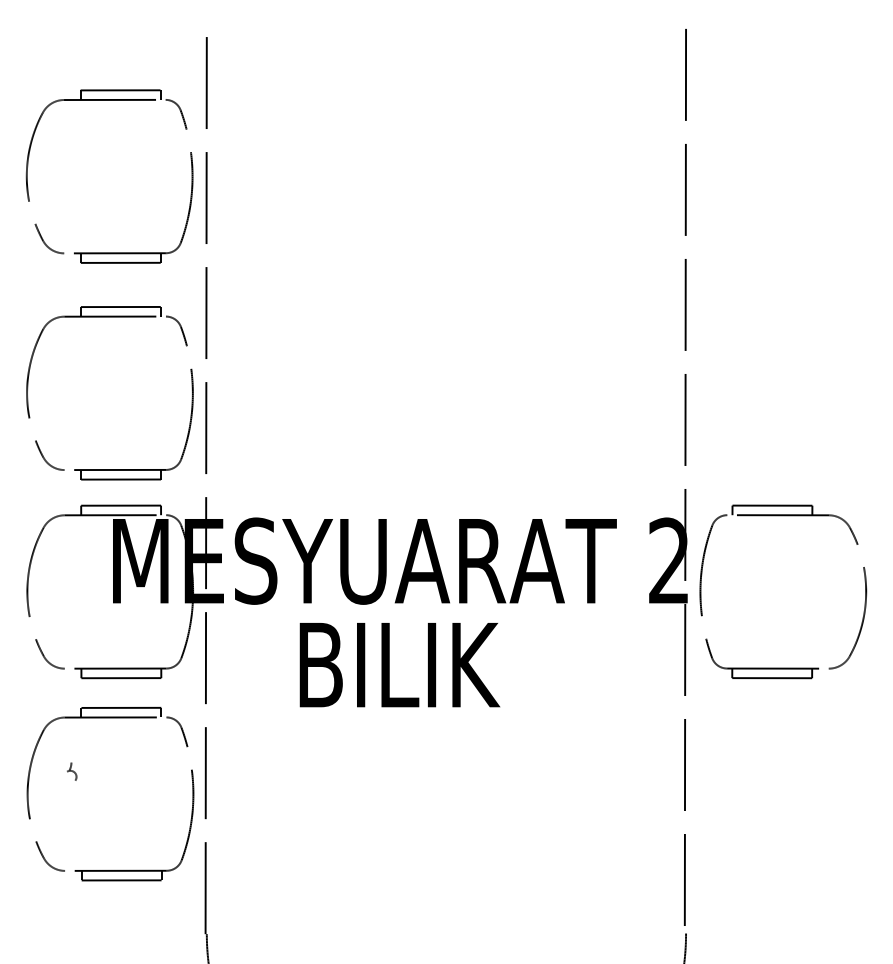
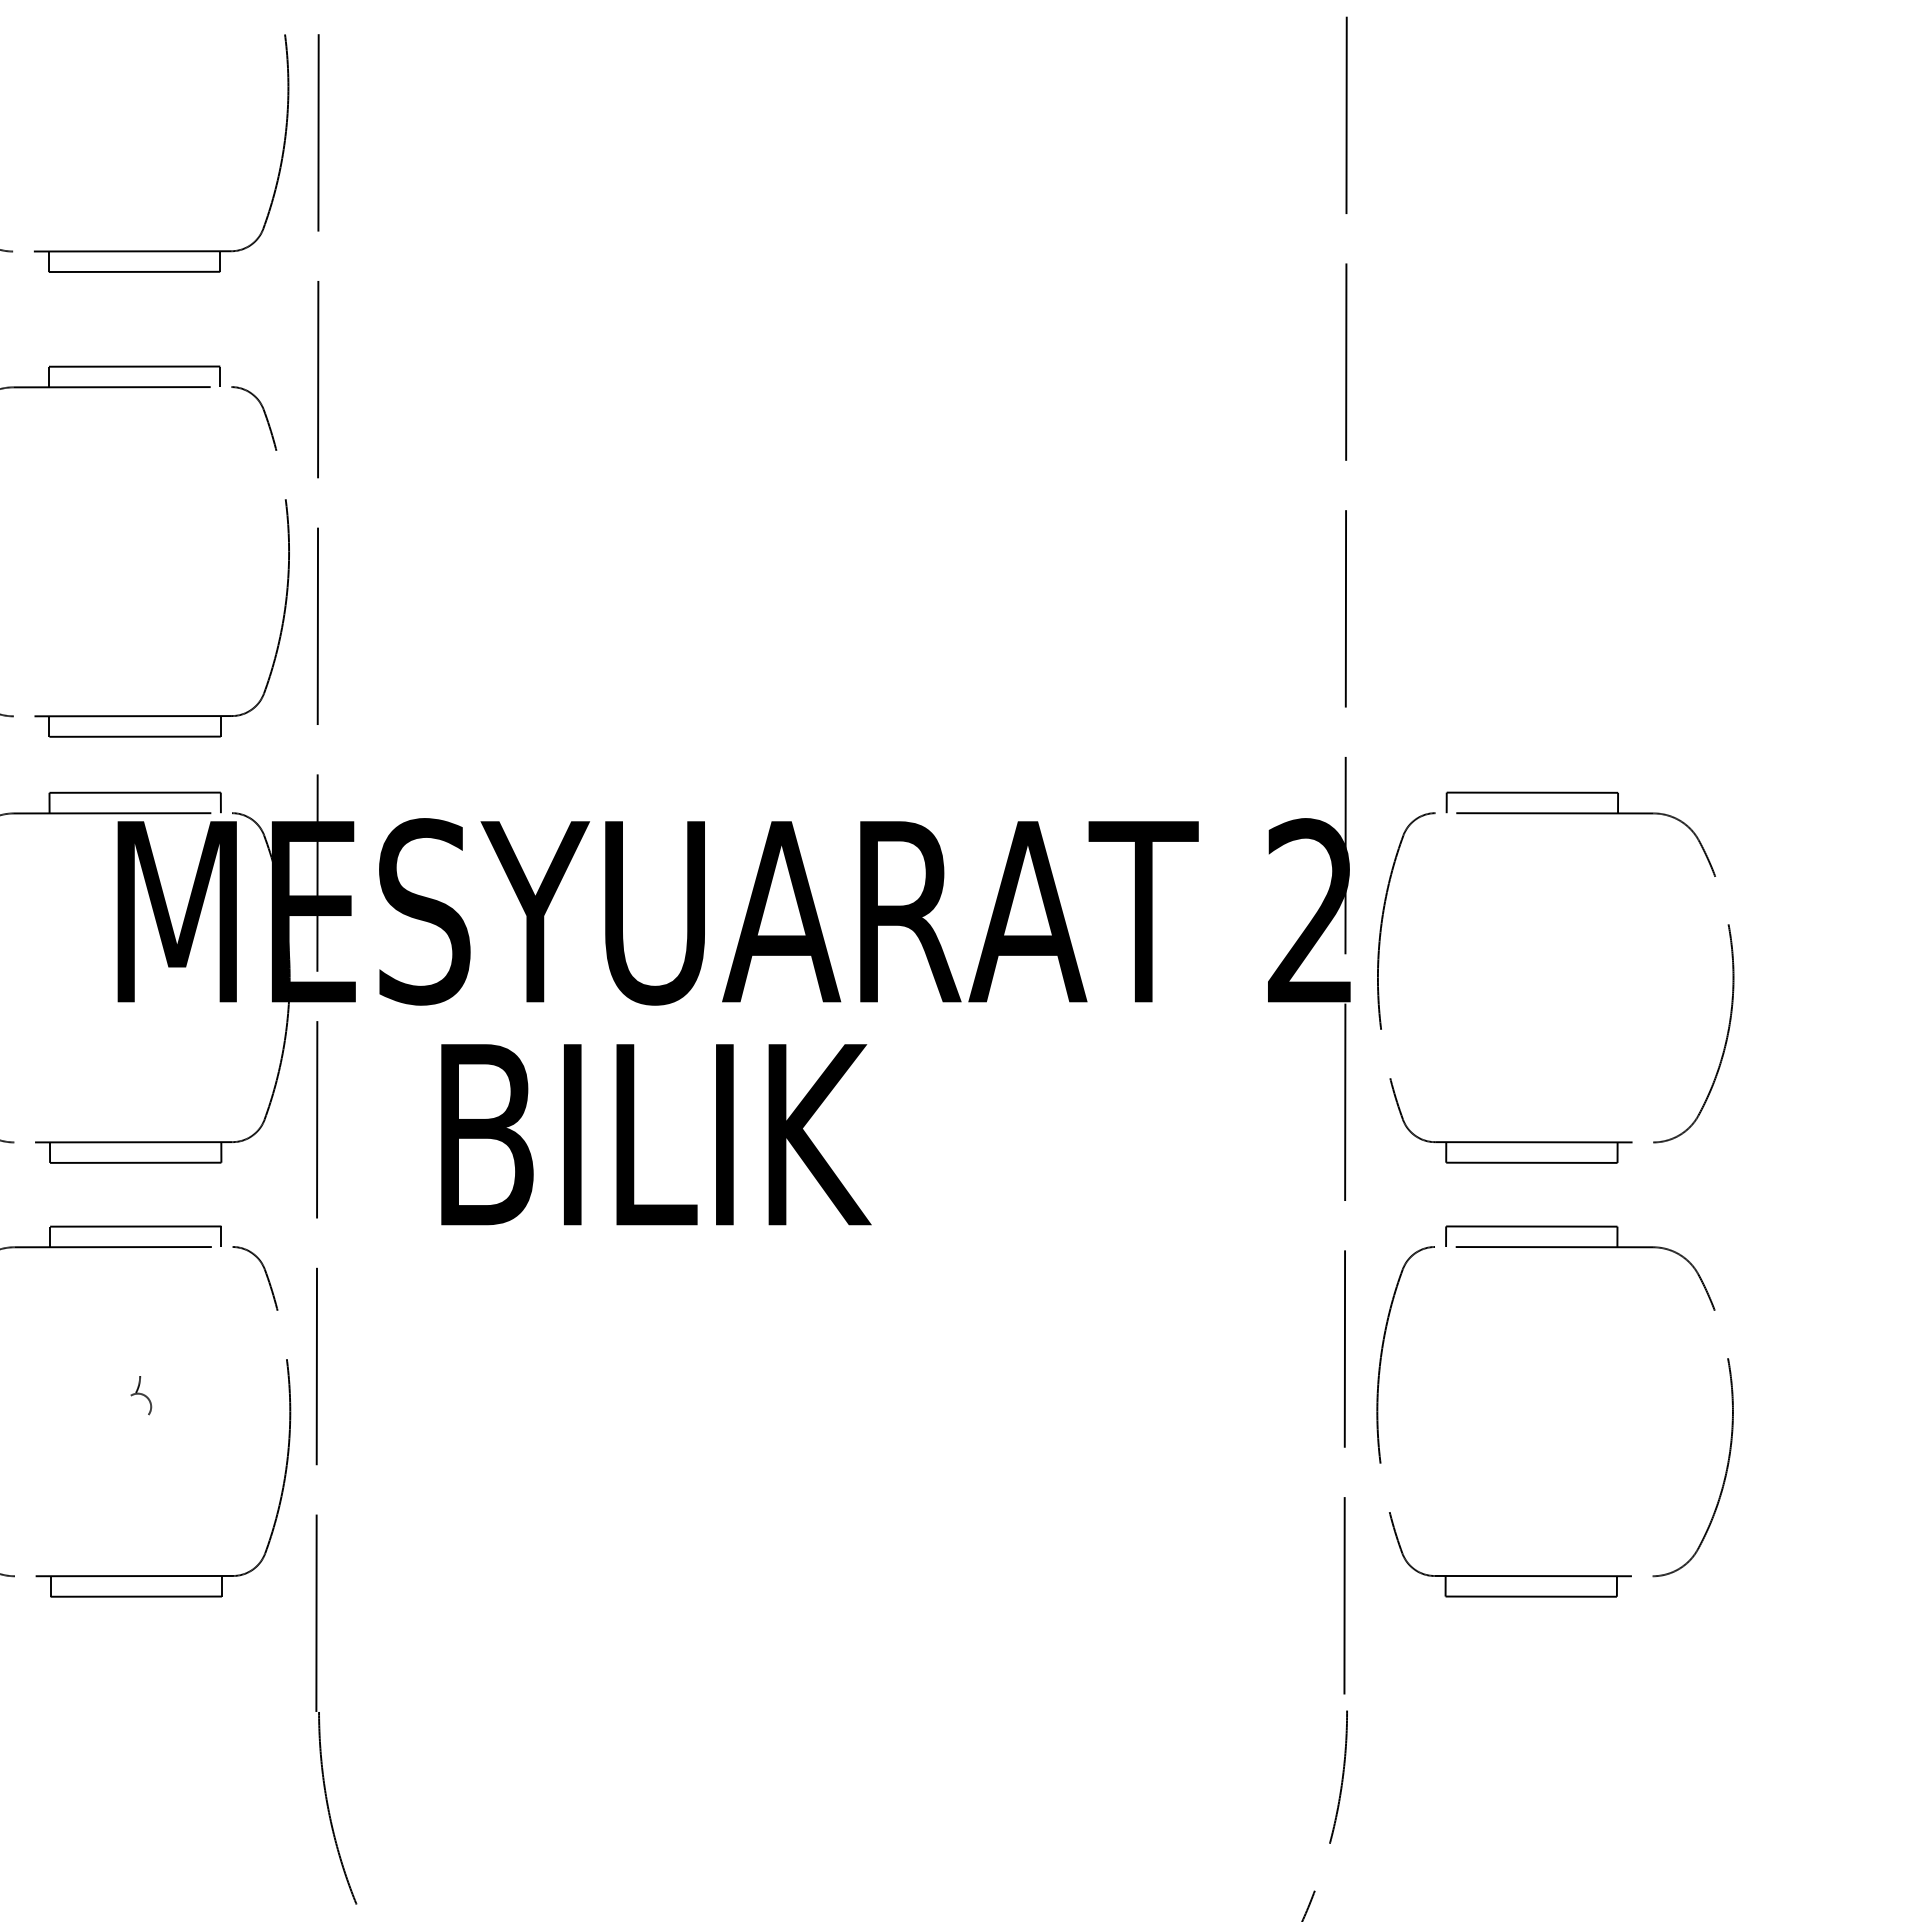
text: (399, 665) -> (655, 1135), moved
part: (72, 771) -> (142, 1395), moved
part: (775, 869) -> (1538, 1573), added

